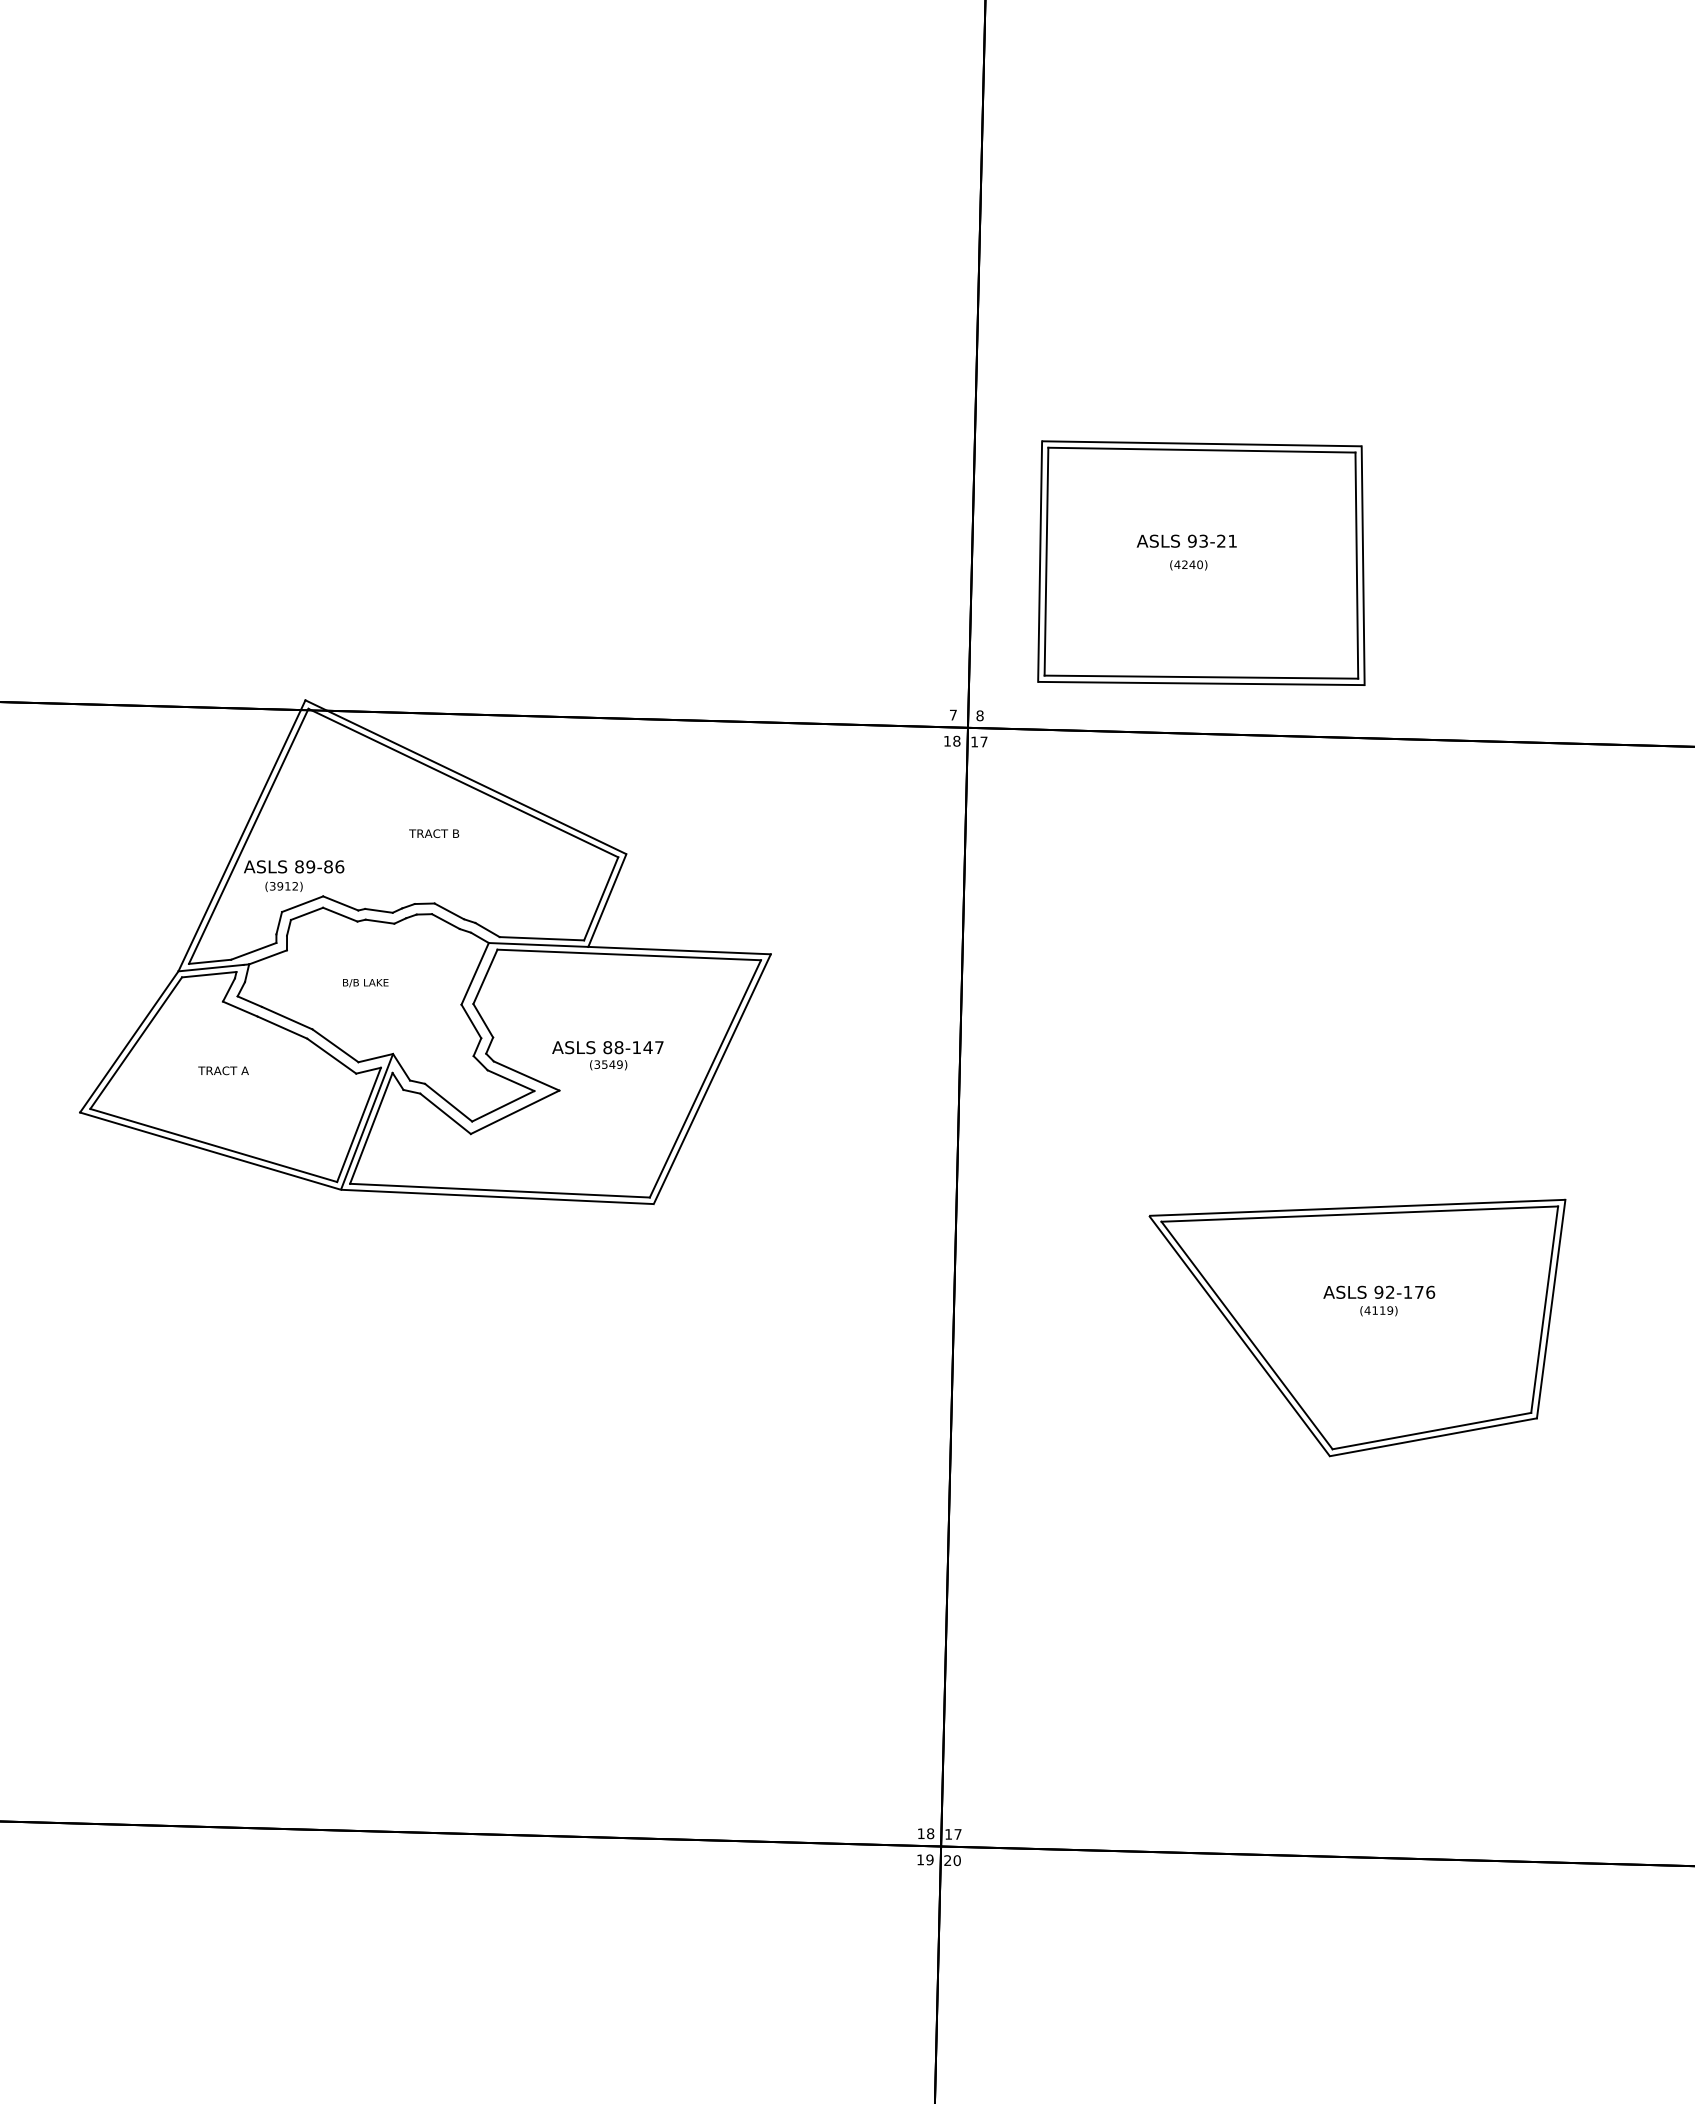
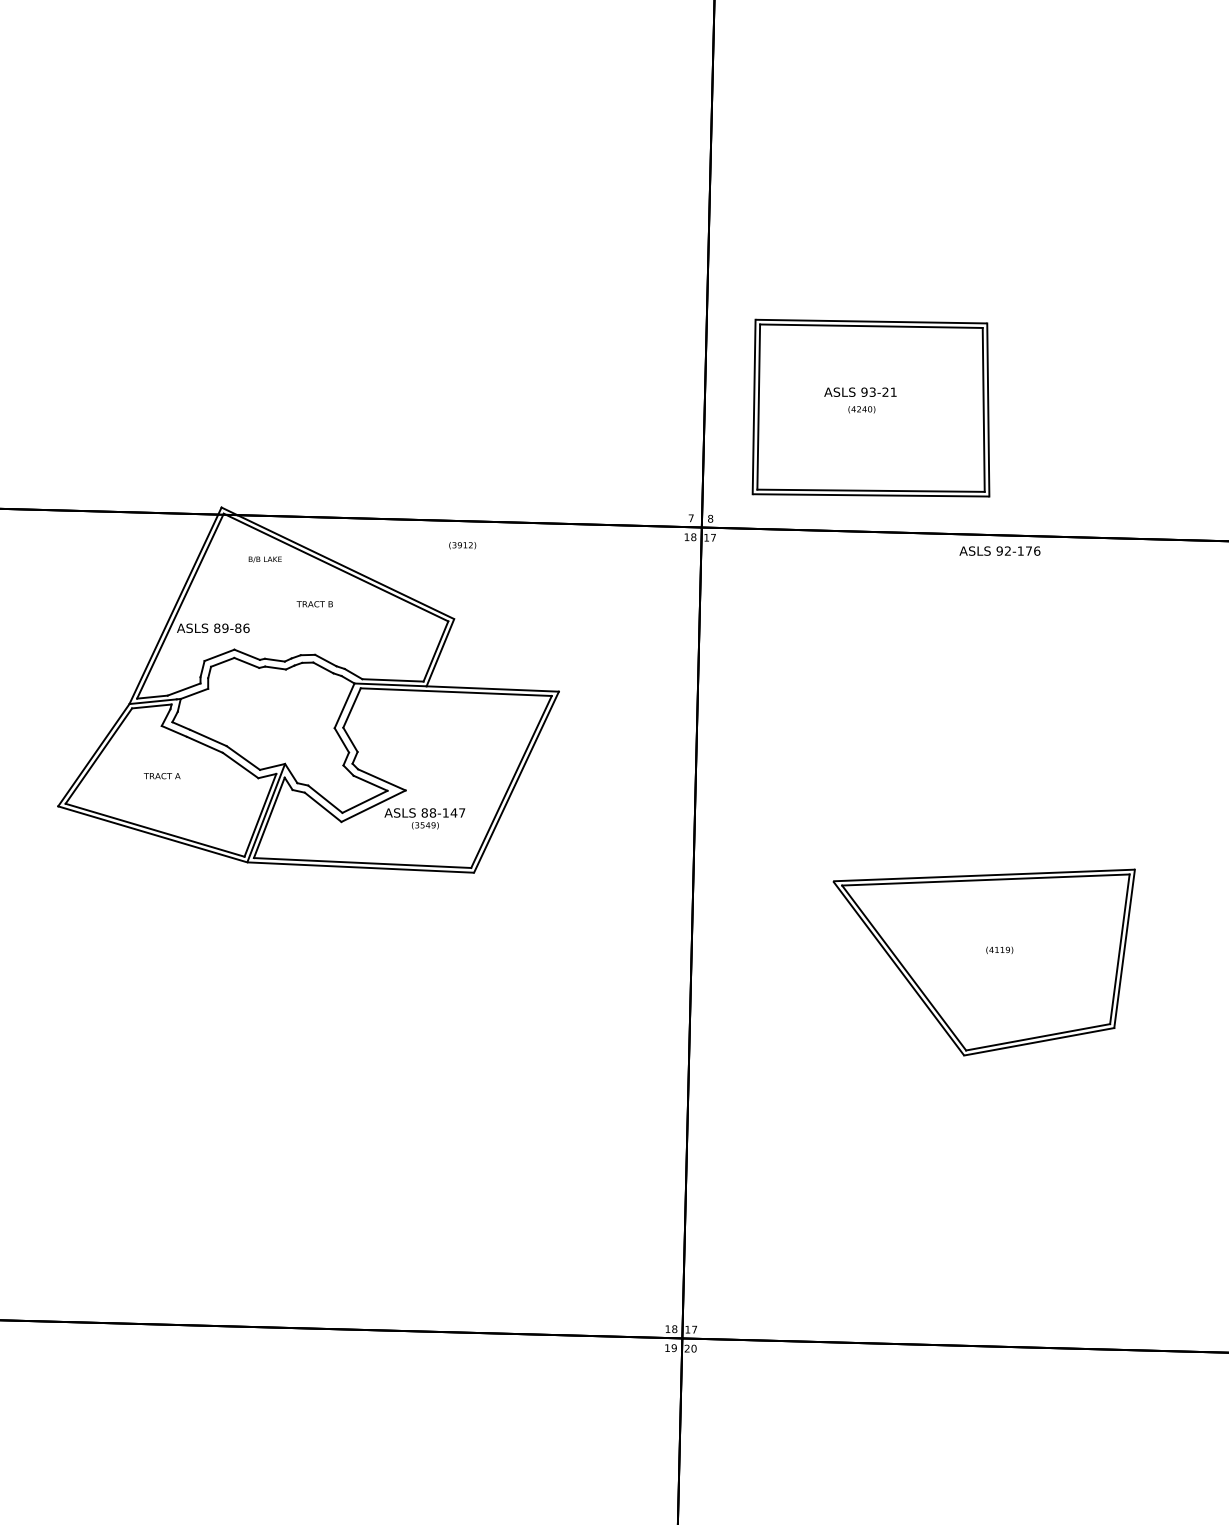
text: (283, 886) -> (462, 545), moved
text: (365, 983) -> (265, 559), moved
text: (607, 1055) -> (424, 818), moved
text: (1379, 1291) -> (1000, 550), moved

